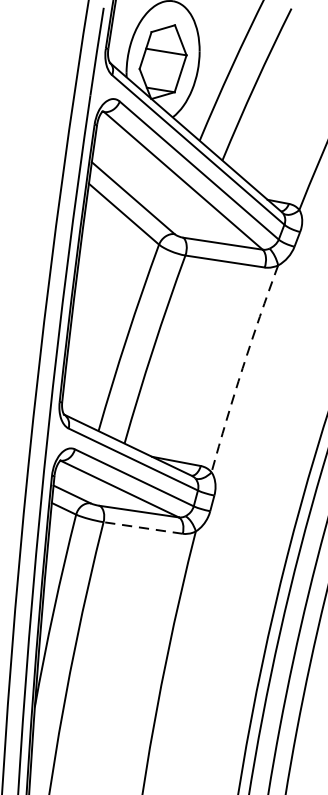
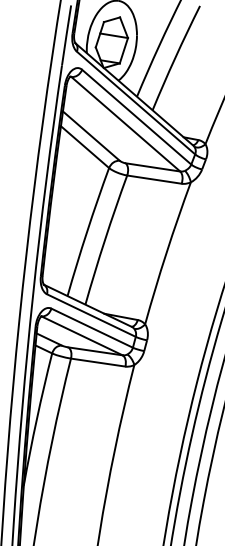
arc: (242, 367) -> (166, 252), dashed -> solid
line: (142, 527) -> (97, 362), dashed -> solid

